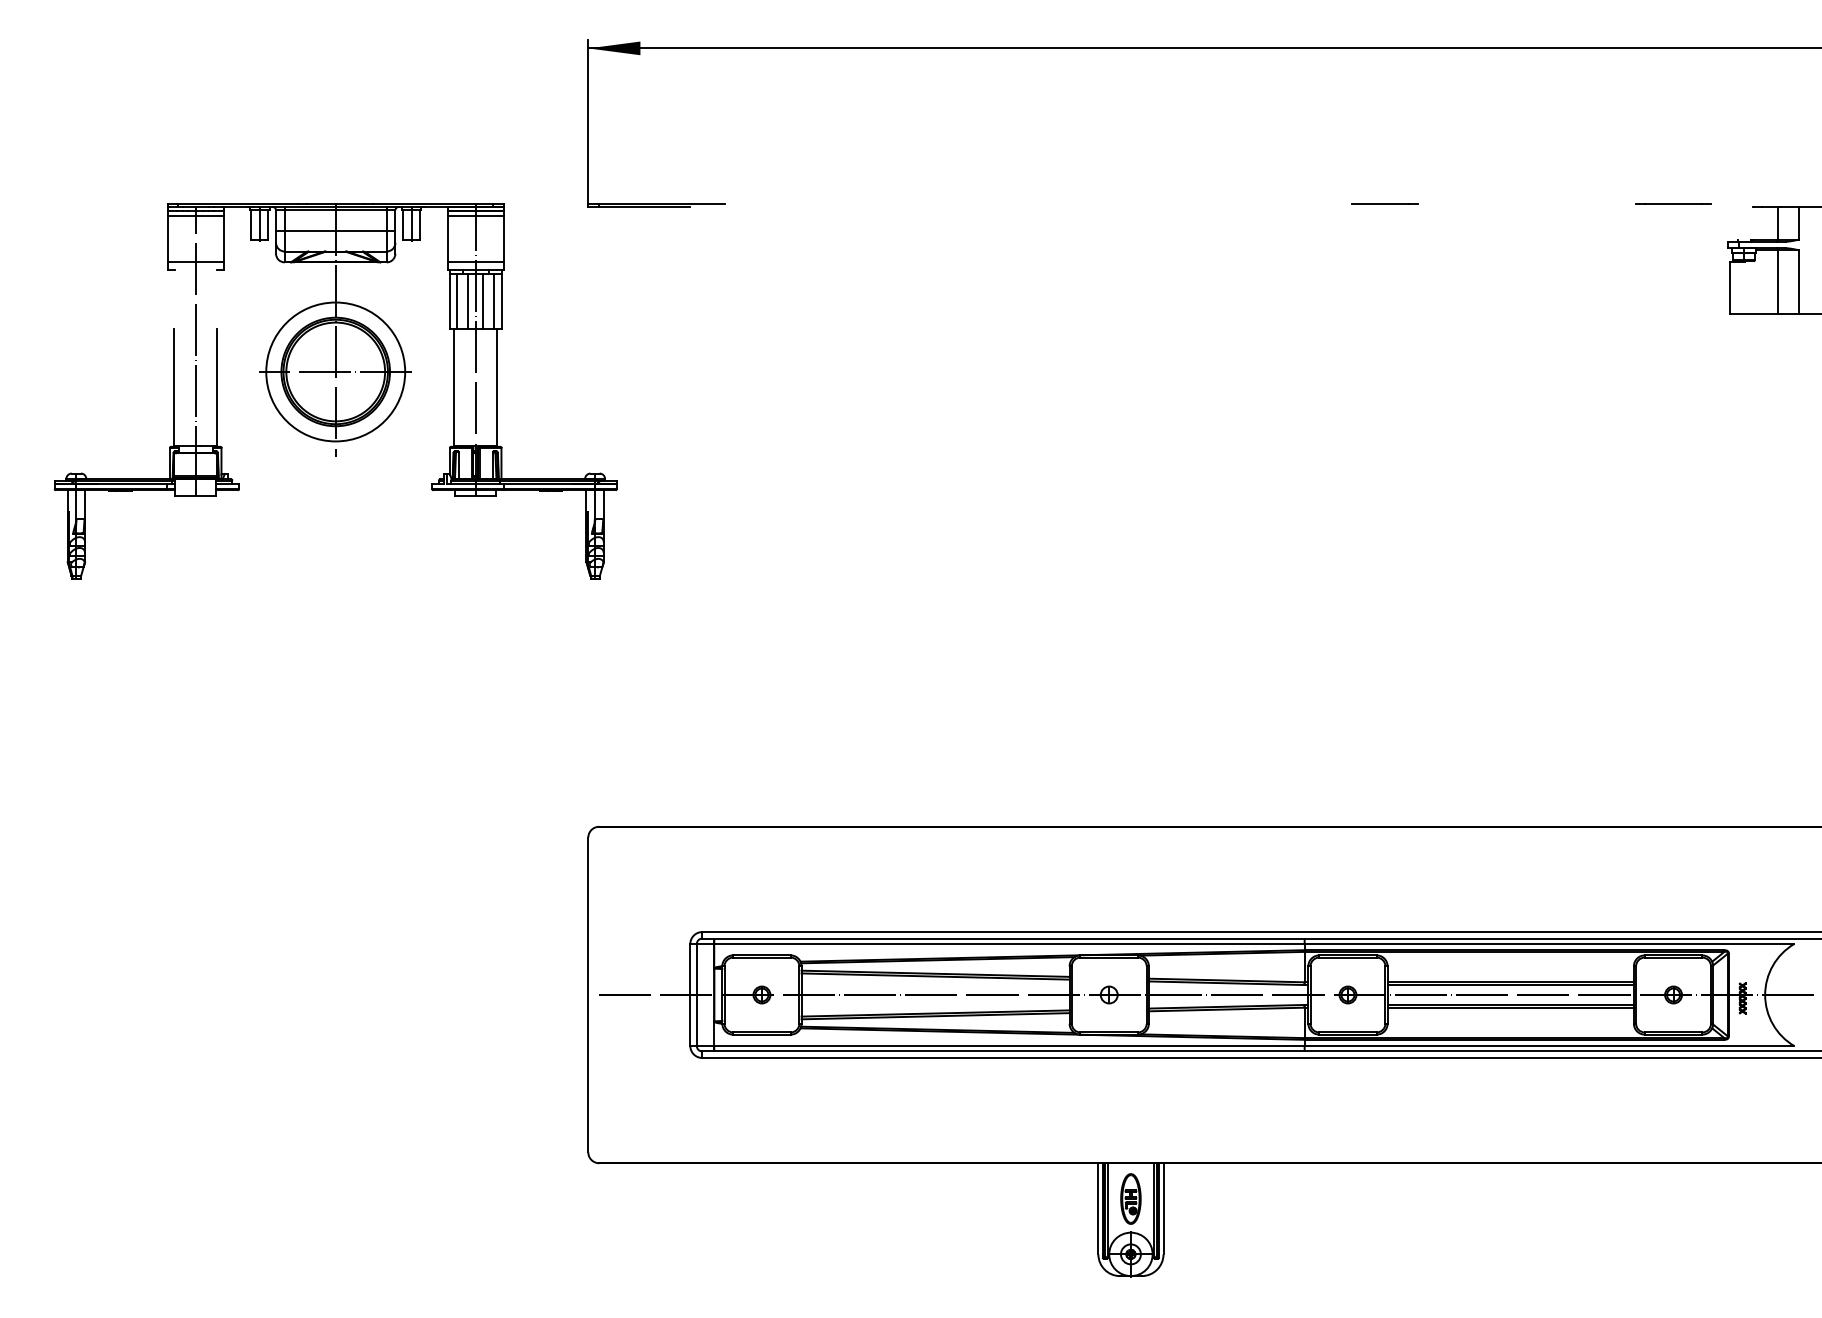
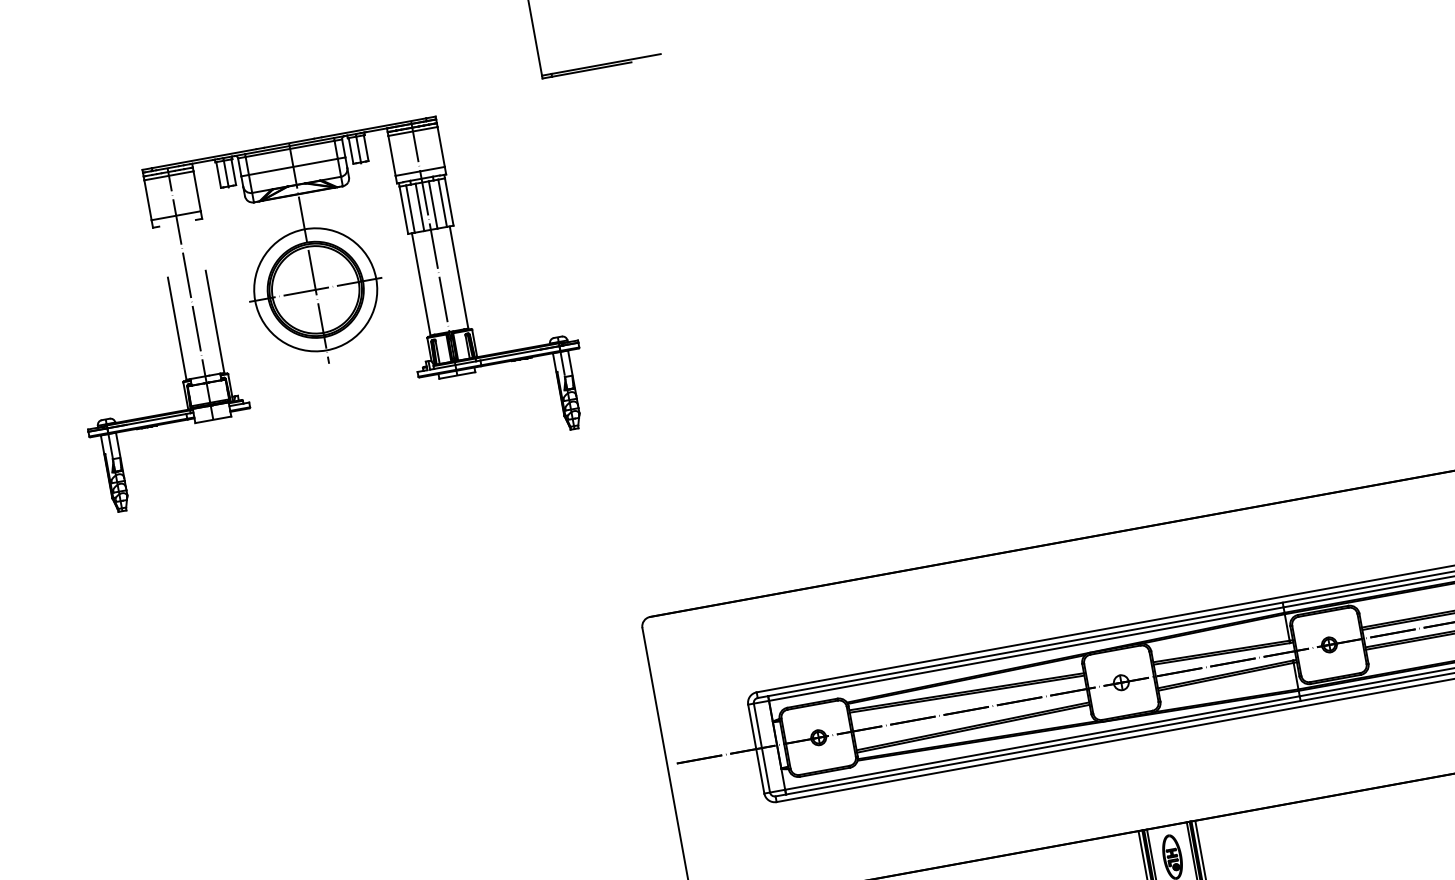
part: (335, 391) -> (318, 306), moved

